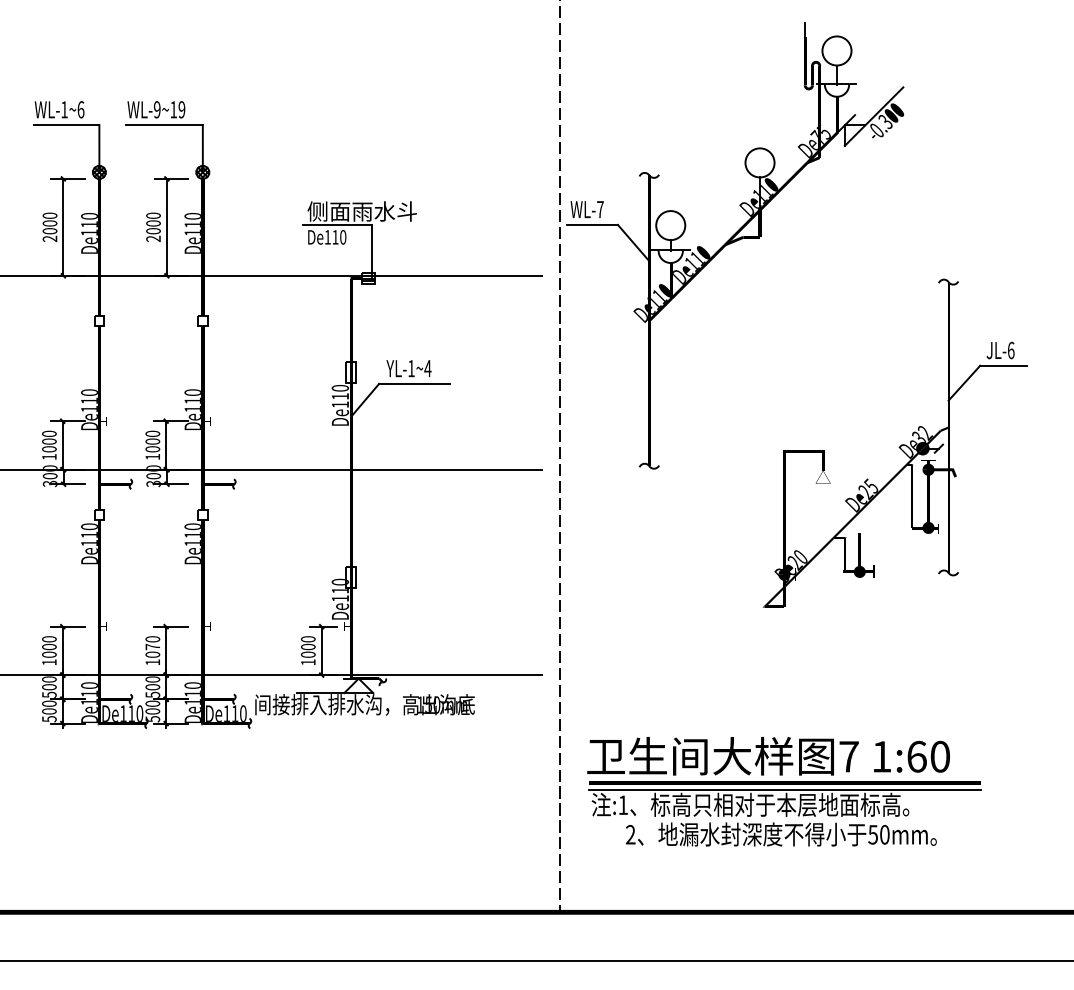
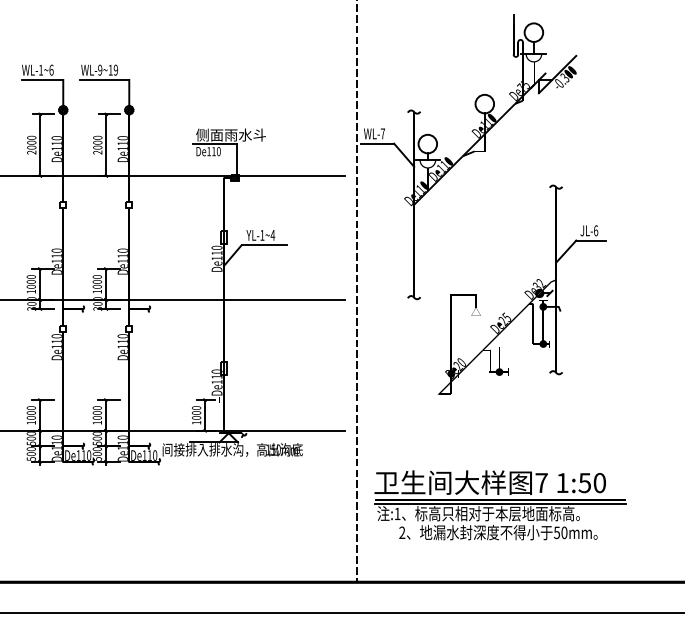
part: (894, 442) -> (521, 289), moved
text: (151, 646) -> (96, 412), 1070 -> 1000
text: (916, 755) -> (584, 482), 1:60 -> 1:50

